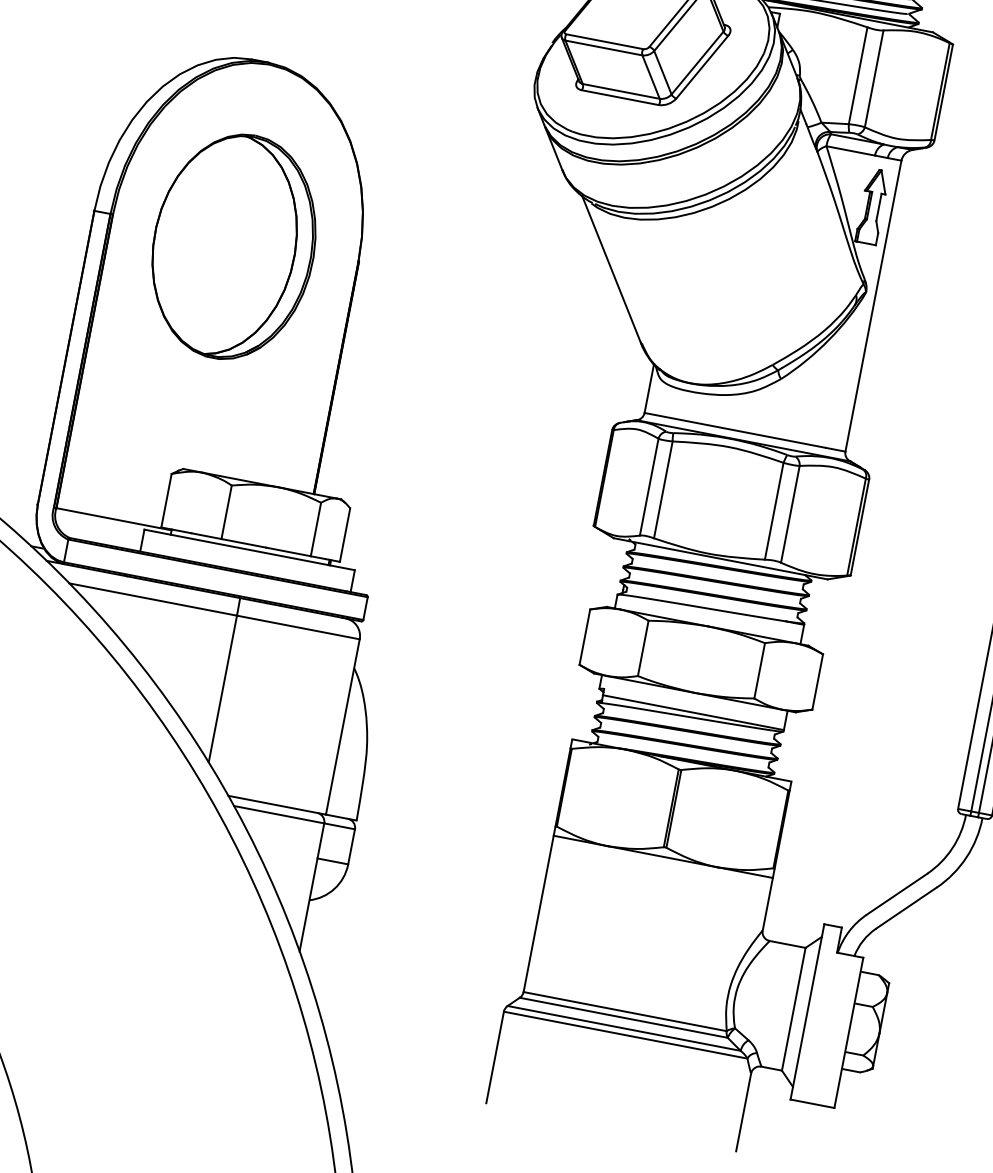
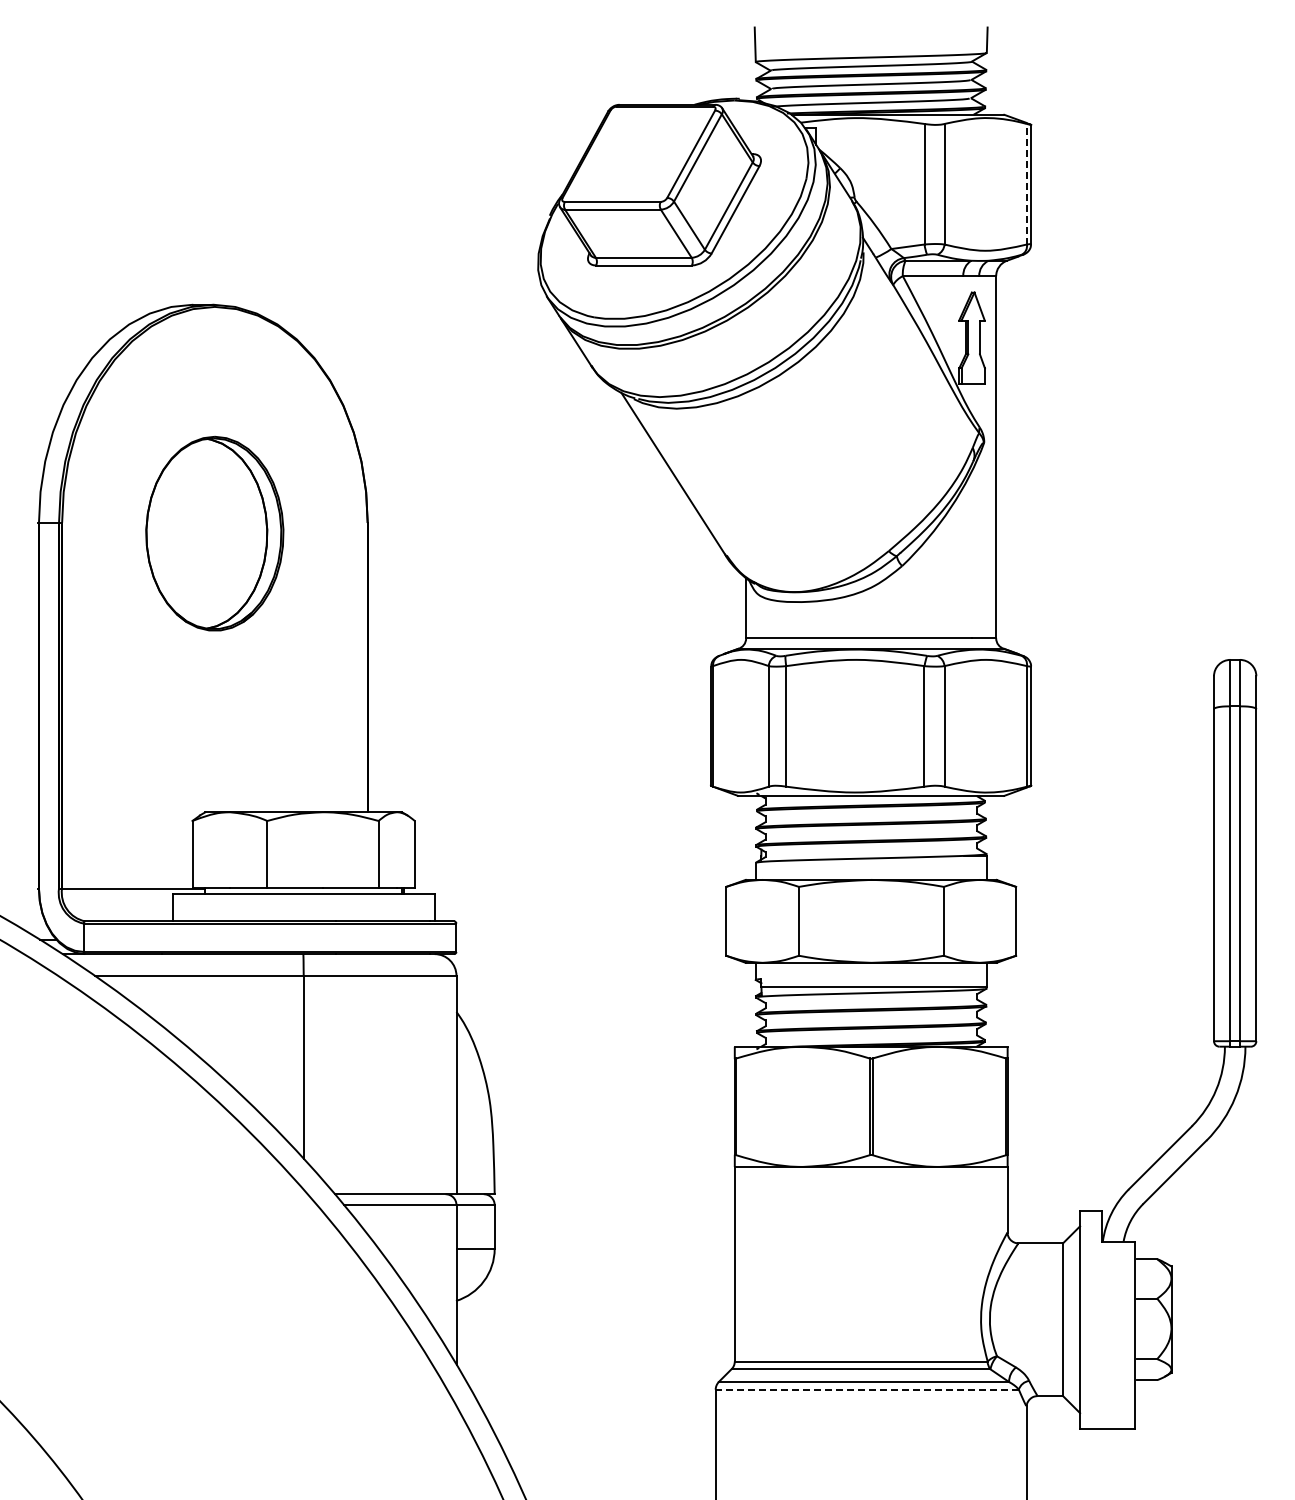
line: (940, 90) -> (1026, 183), solid -> dashed
part: (233, 246) -> (214, 533), size x0.7
line: (625, 1035) -> (867, 1389), solid -> dashed

